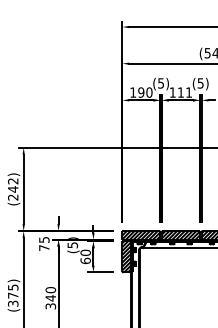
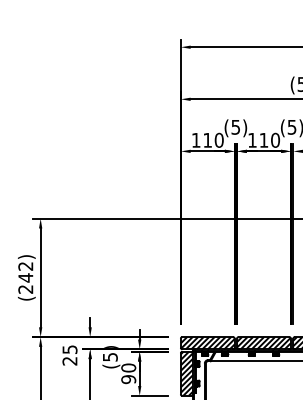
text: (141, 92) -> (207, 140), 190 -> 110
text: (188, 92) -> (274, 140), 111 -> 110
text: (44, 248) -> (70, 361), 75 -> 25
text: (85, 260) -> (128, 378), 60 -> 90

